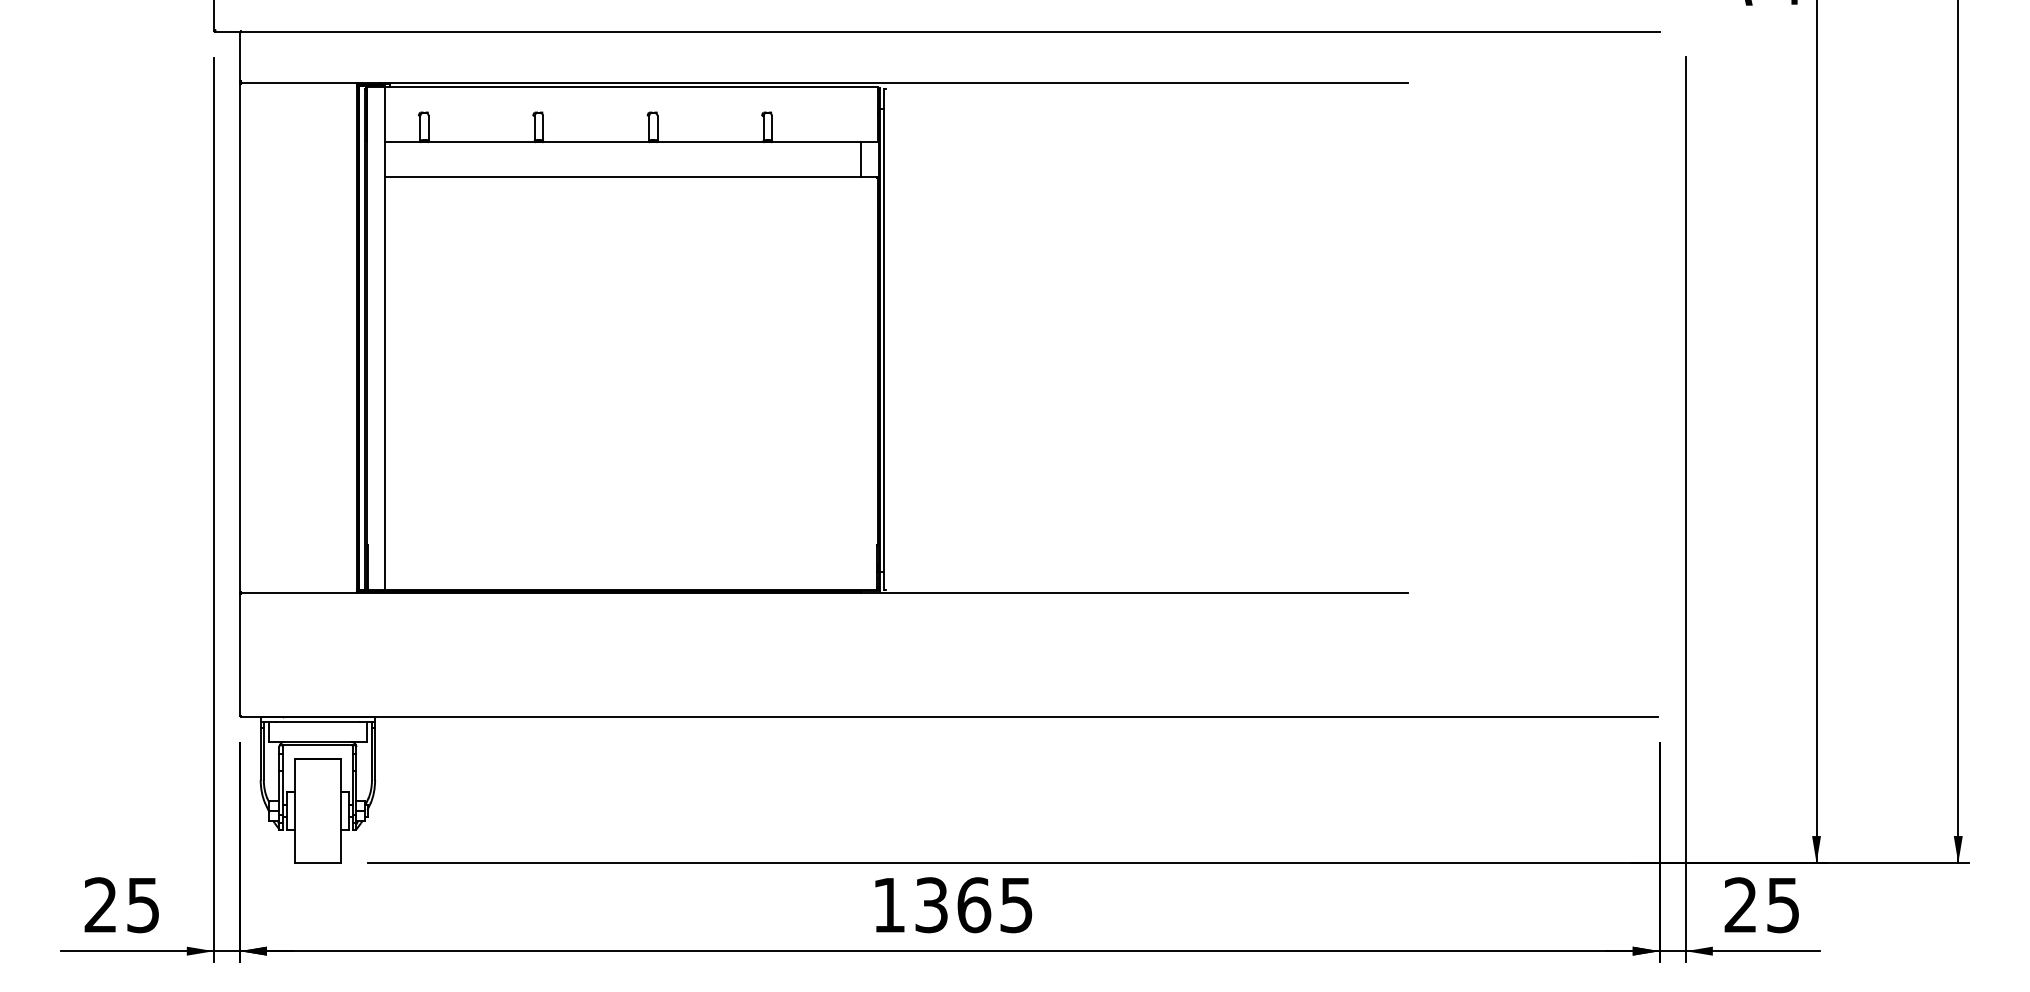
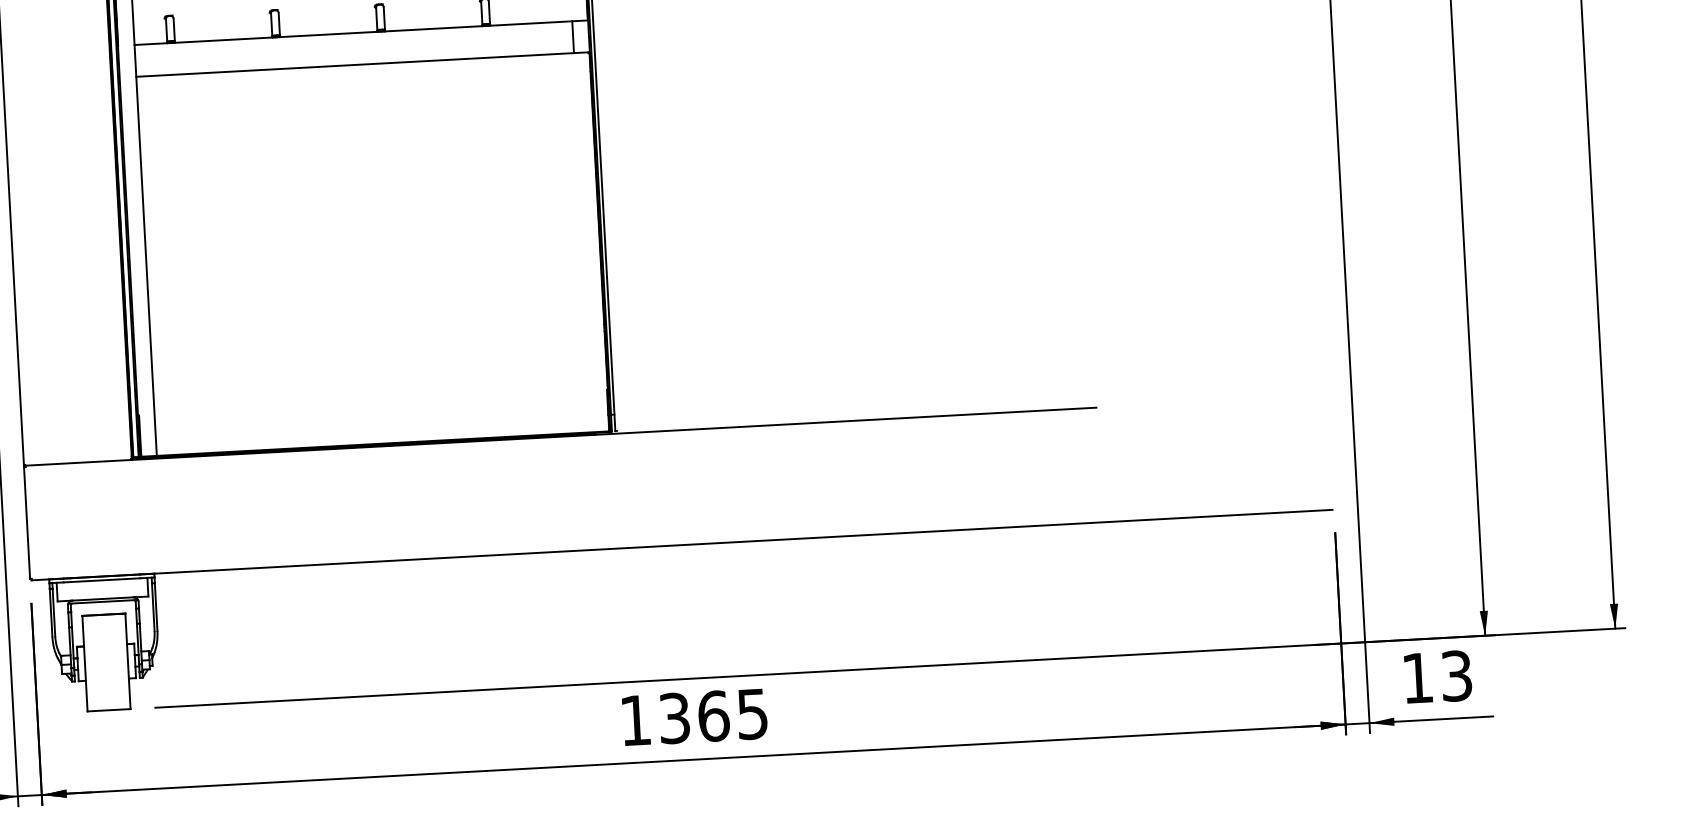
text: (1761, 904) -> (1436, 676), 25 -> 13

